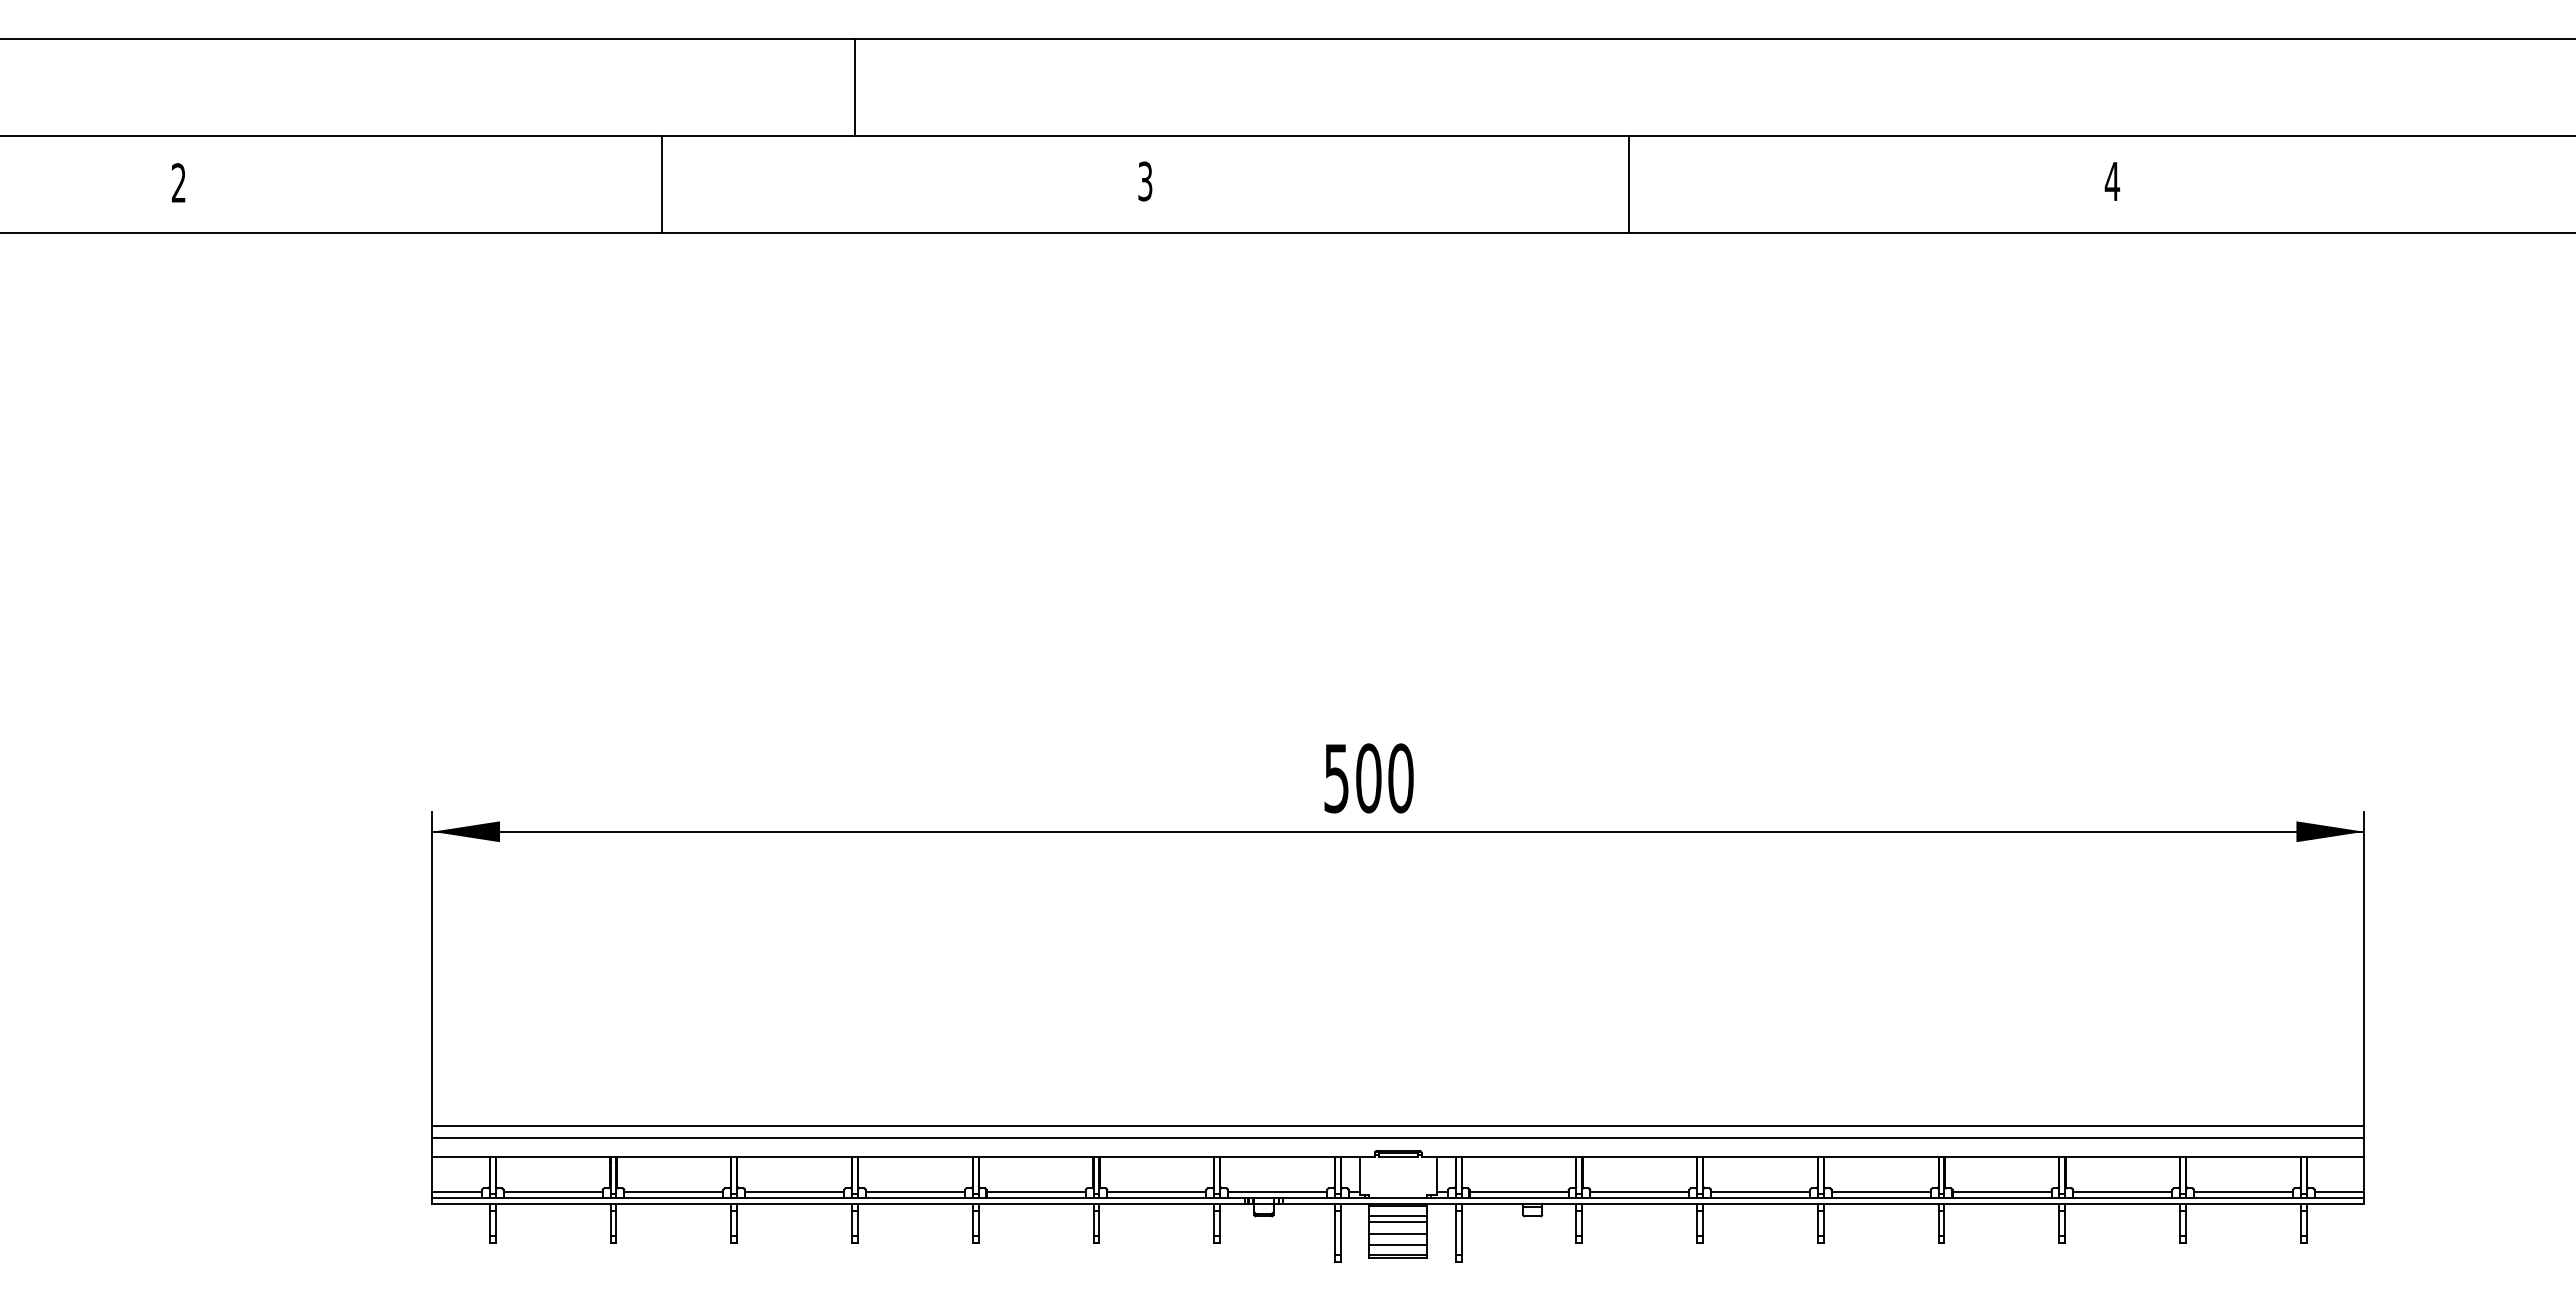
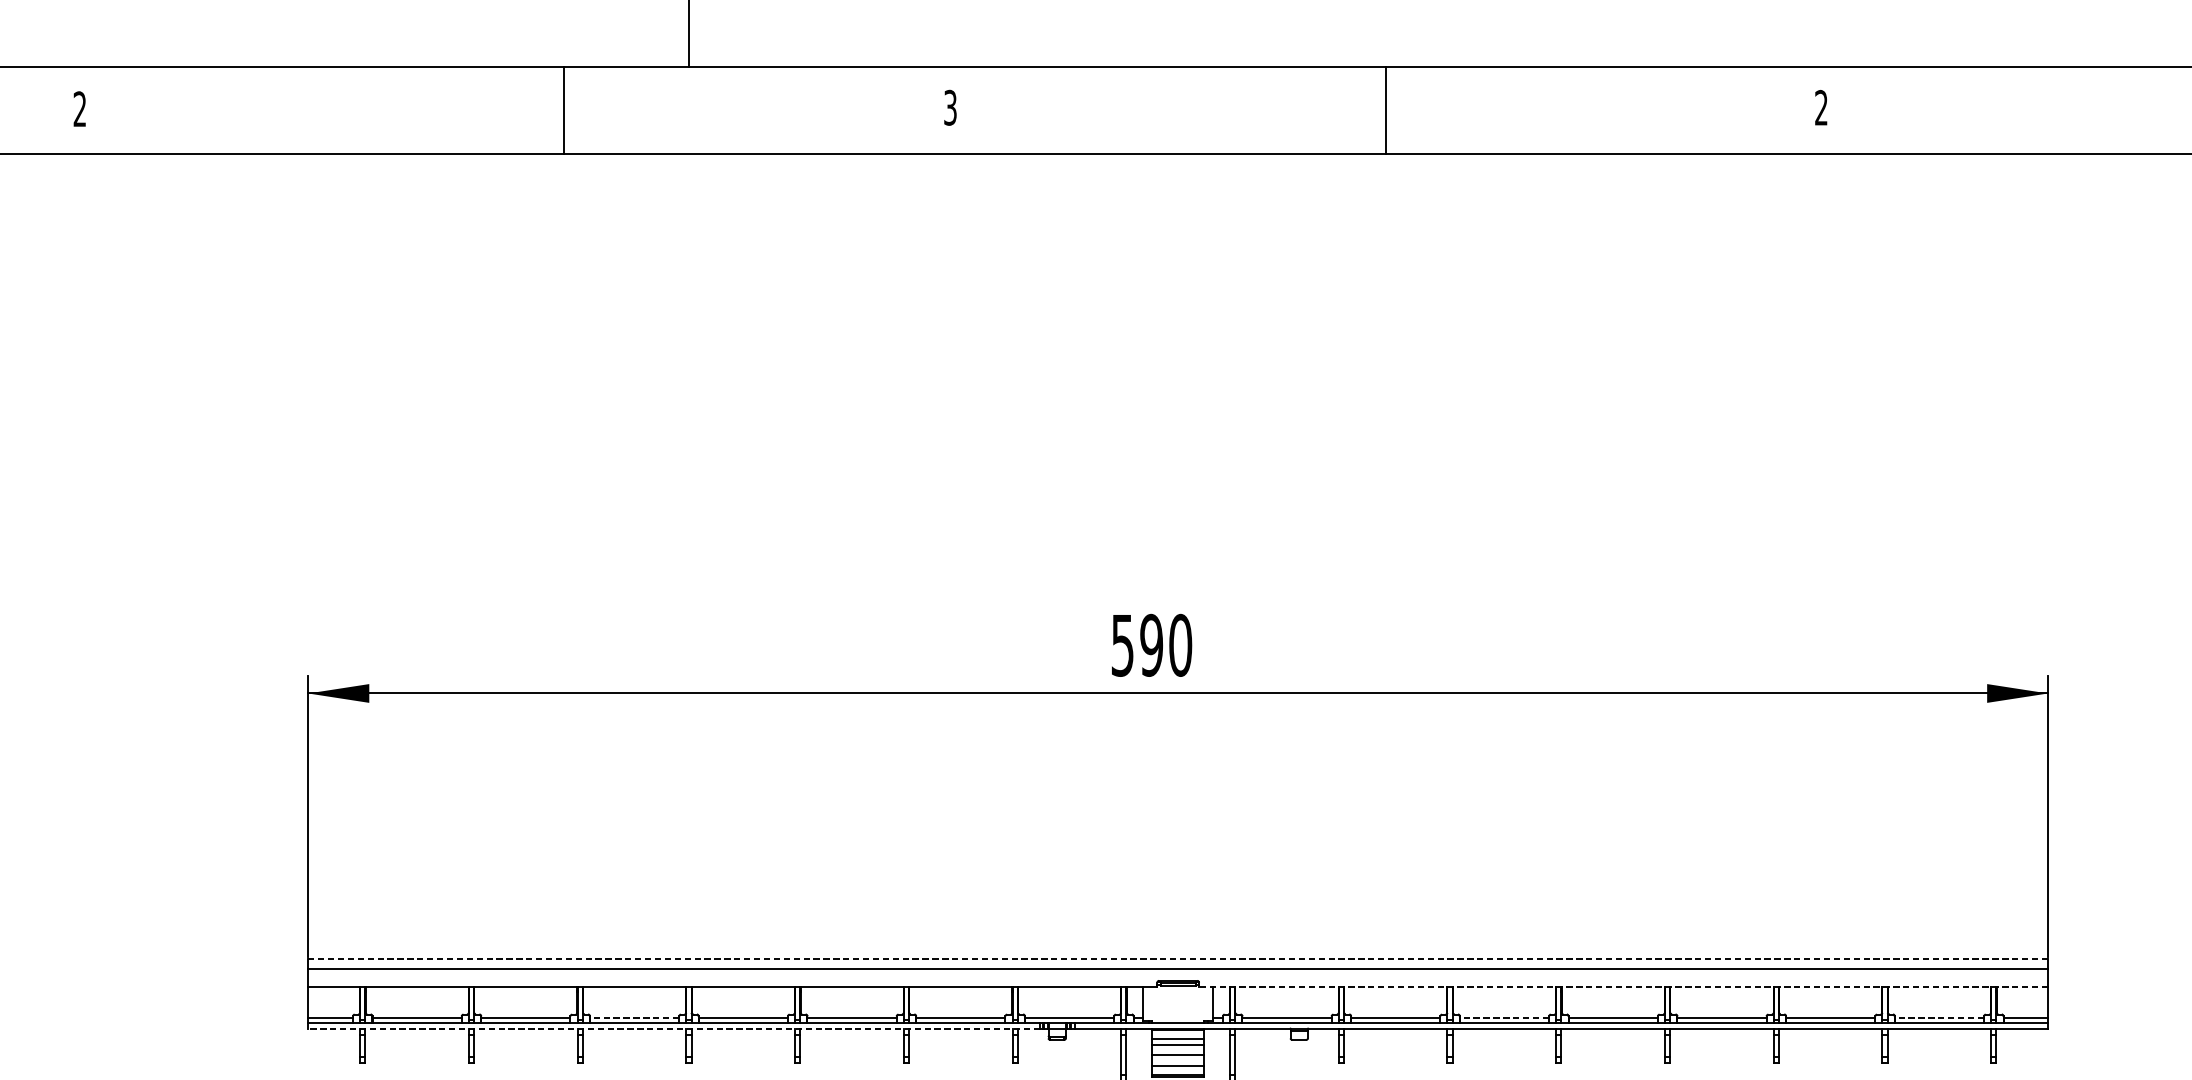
text: (2112, 180) -> (1821, 106), 4 -> 2
line: (661, 183) -> (564, 109), moved
text: (1368, 778) -> (1151, 645), 500 -> 590
line: (1398, 1126) -> (1178, 958), solid -> dashed
line: (1892, 1157) -> (1623, 986), solid -> dashed
line: (794, 1192) -> (634, 1018), solid -> dashed
line: (1760, 1192) -> (1504, 1018), solid -> dashed
line: (2243, 1192) -> (1939, 1018), solid -> dashed
line: (837, 1203) -> (673, 1028), solid -> dashed

